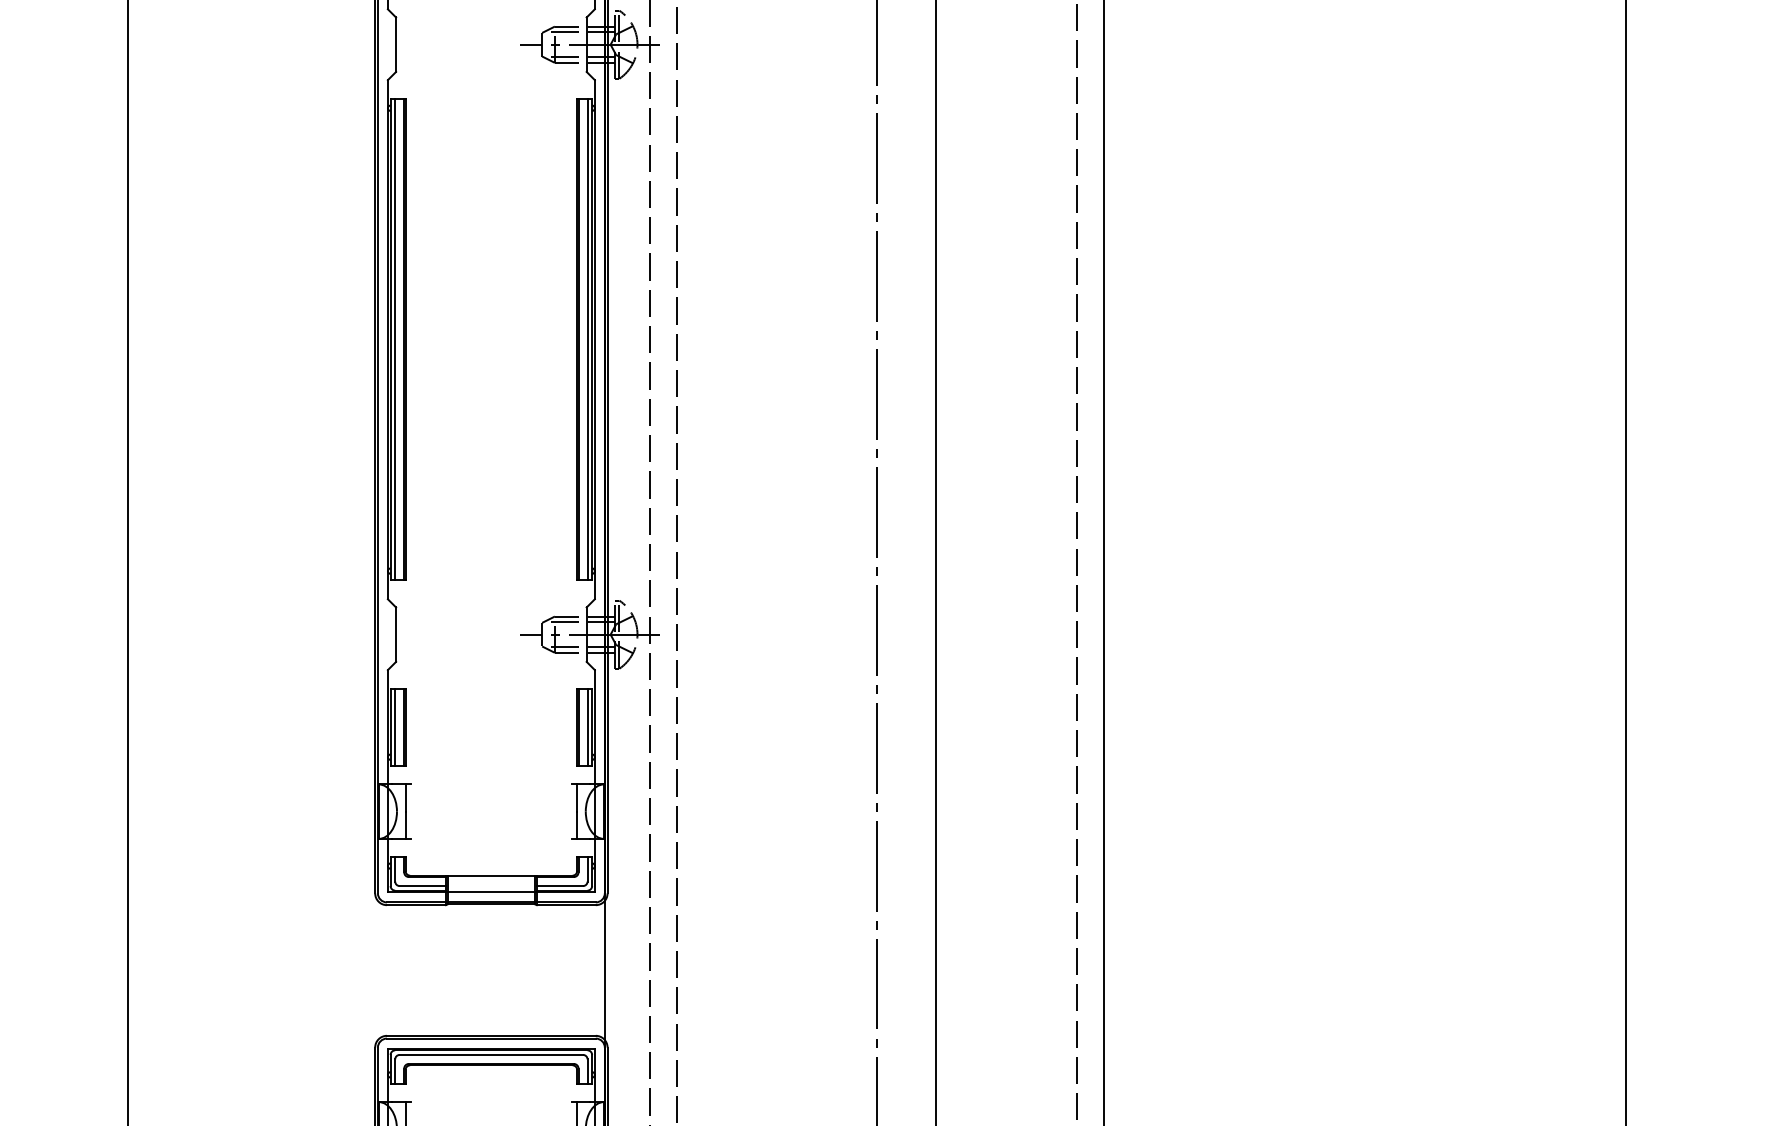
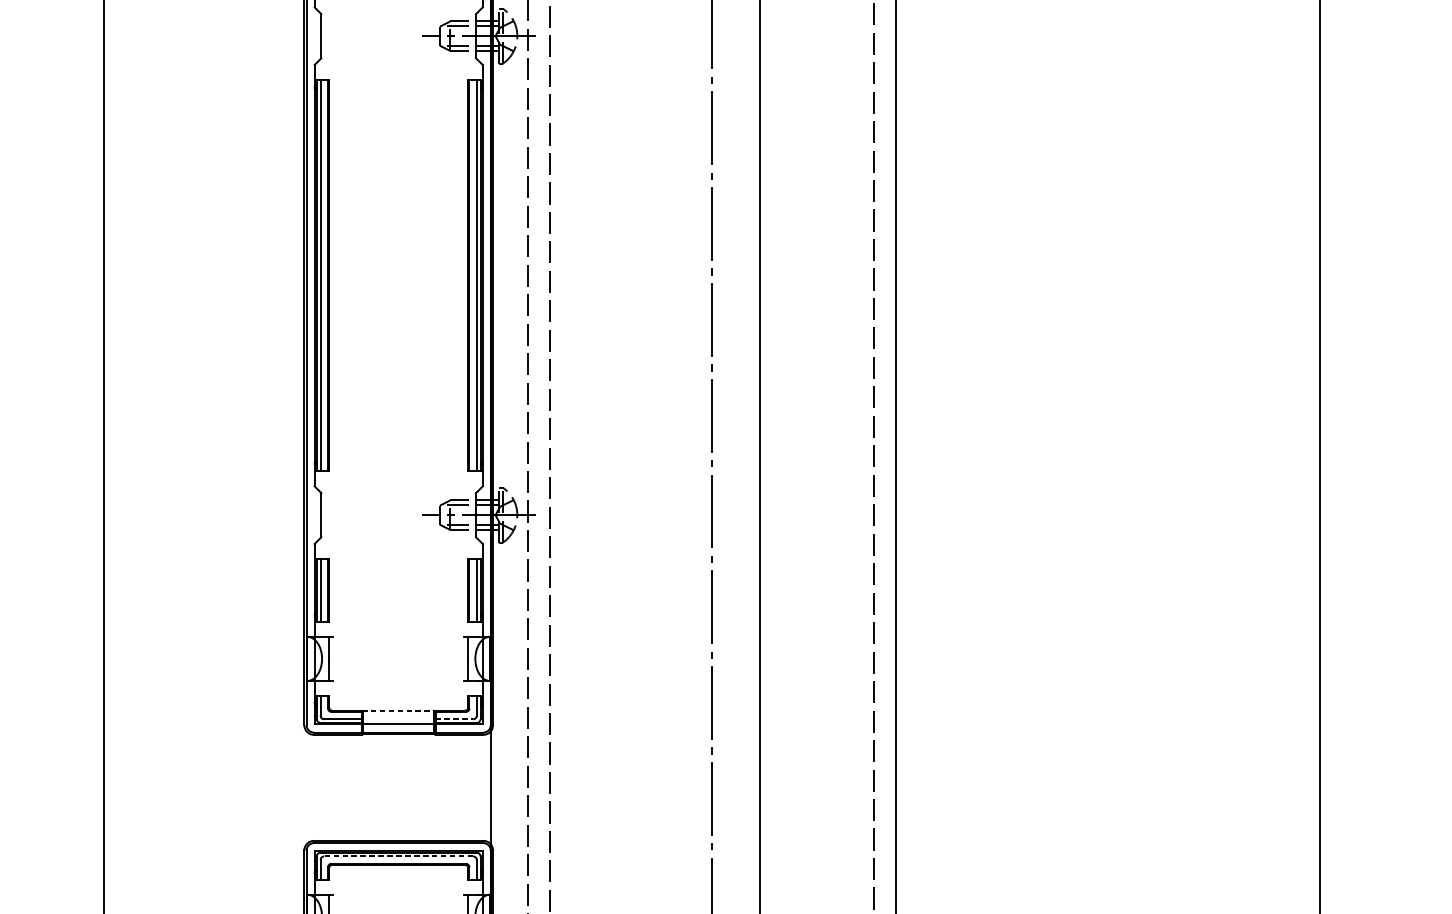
line: (491, 875) -> (398, 710), solid -> dashed
line: (560, 886) -> (454, 719), solid -> dashed
line: (491, 1054) -> (398, 856), solid -> dashed

